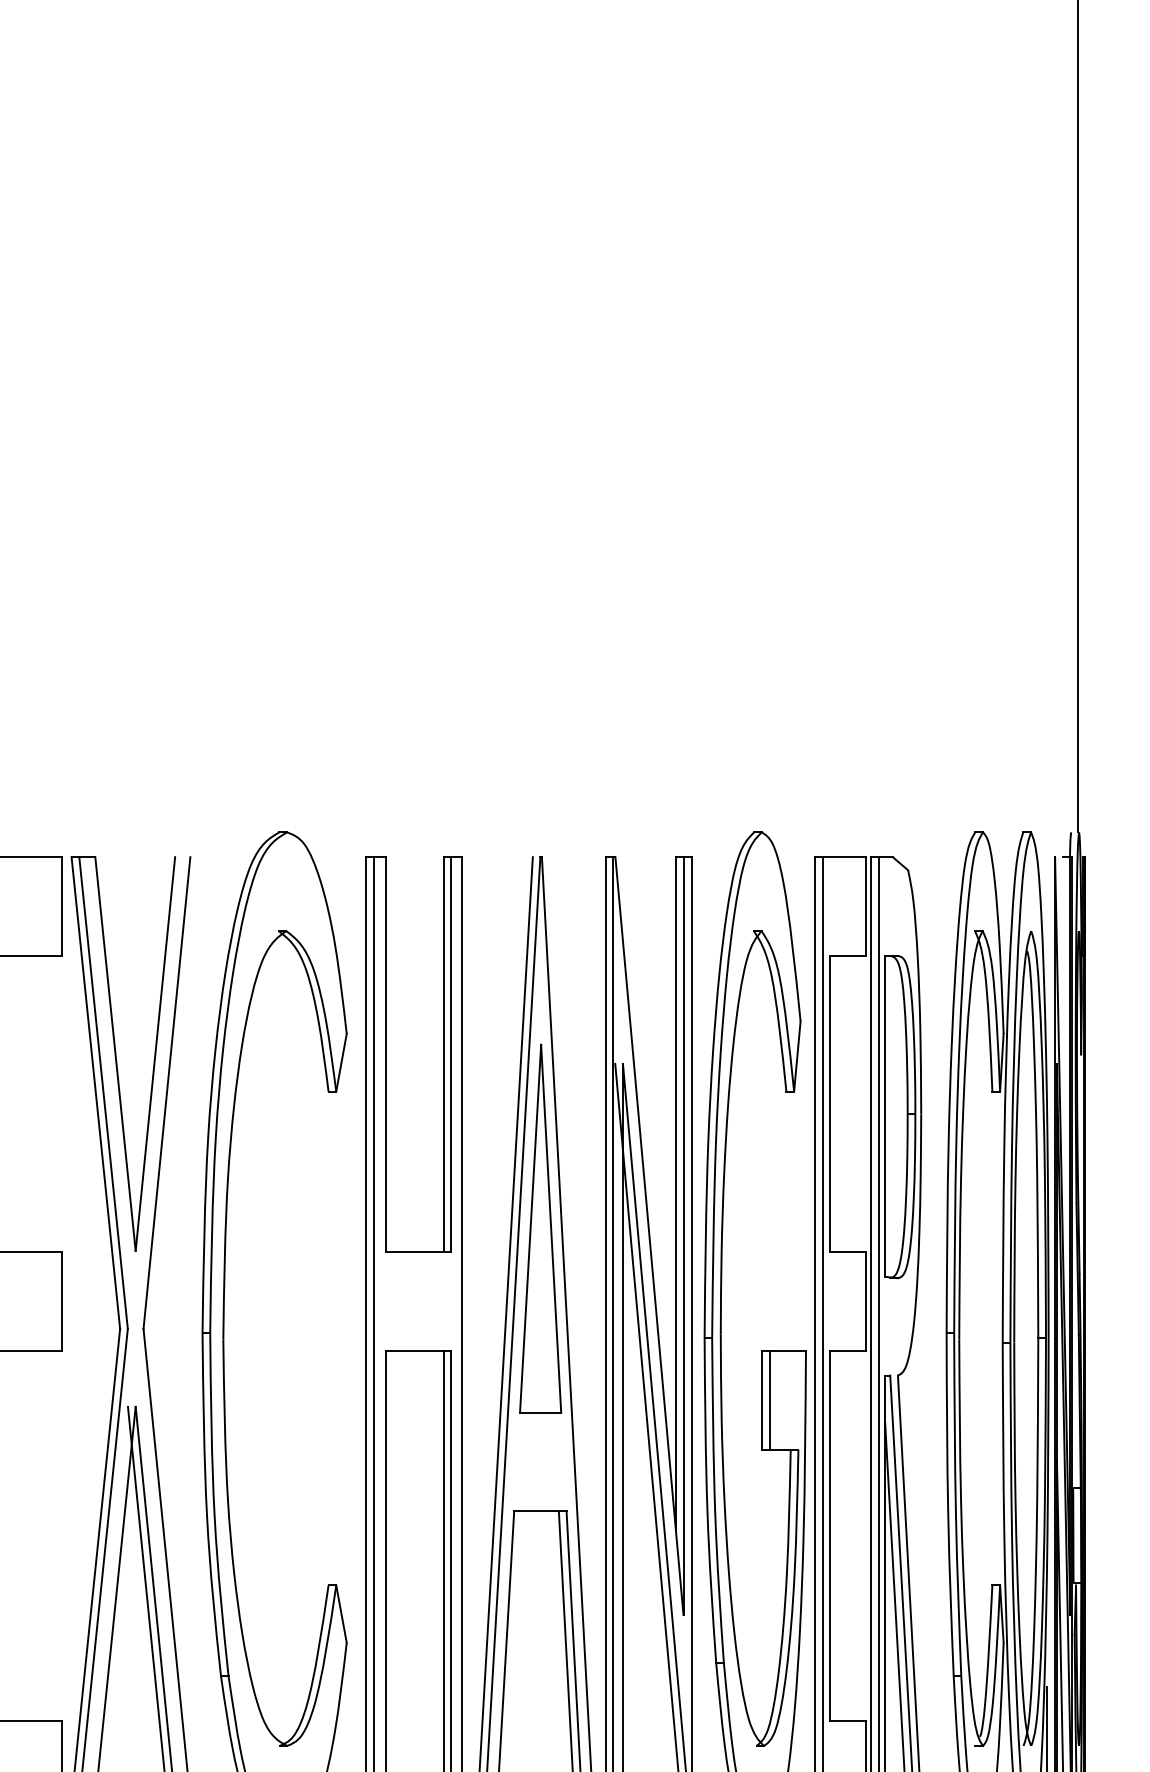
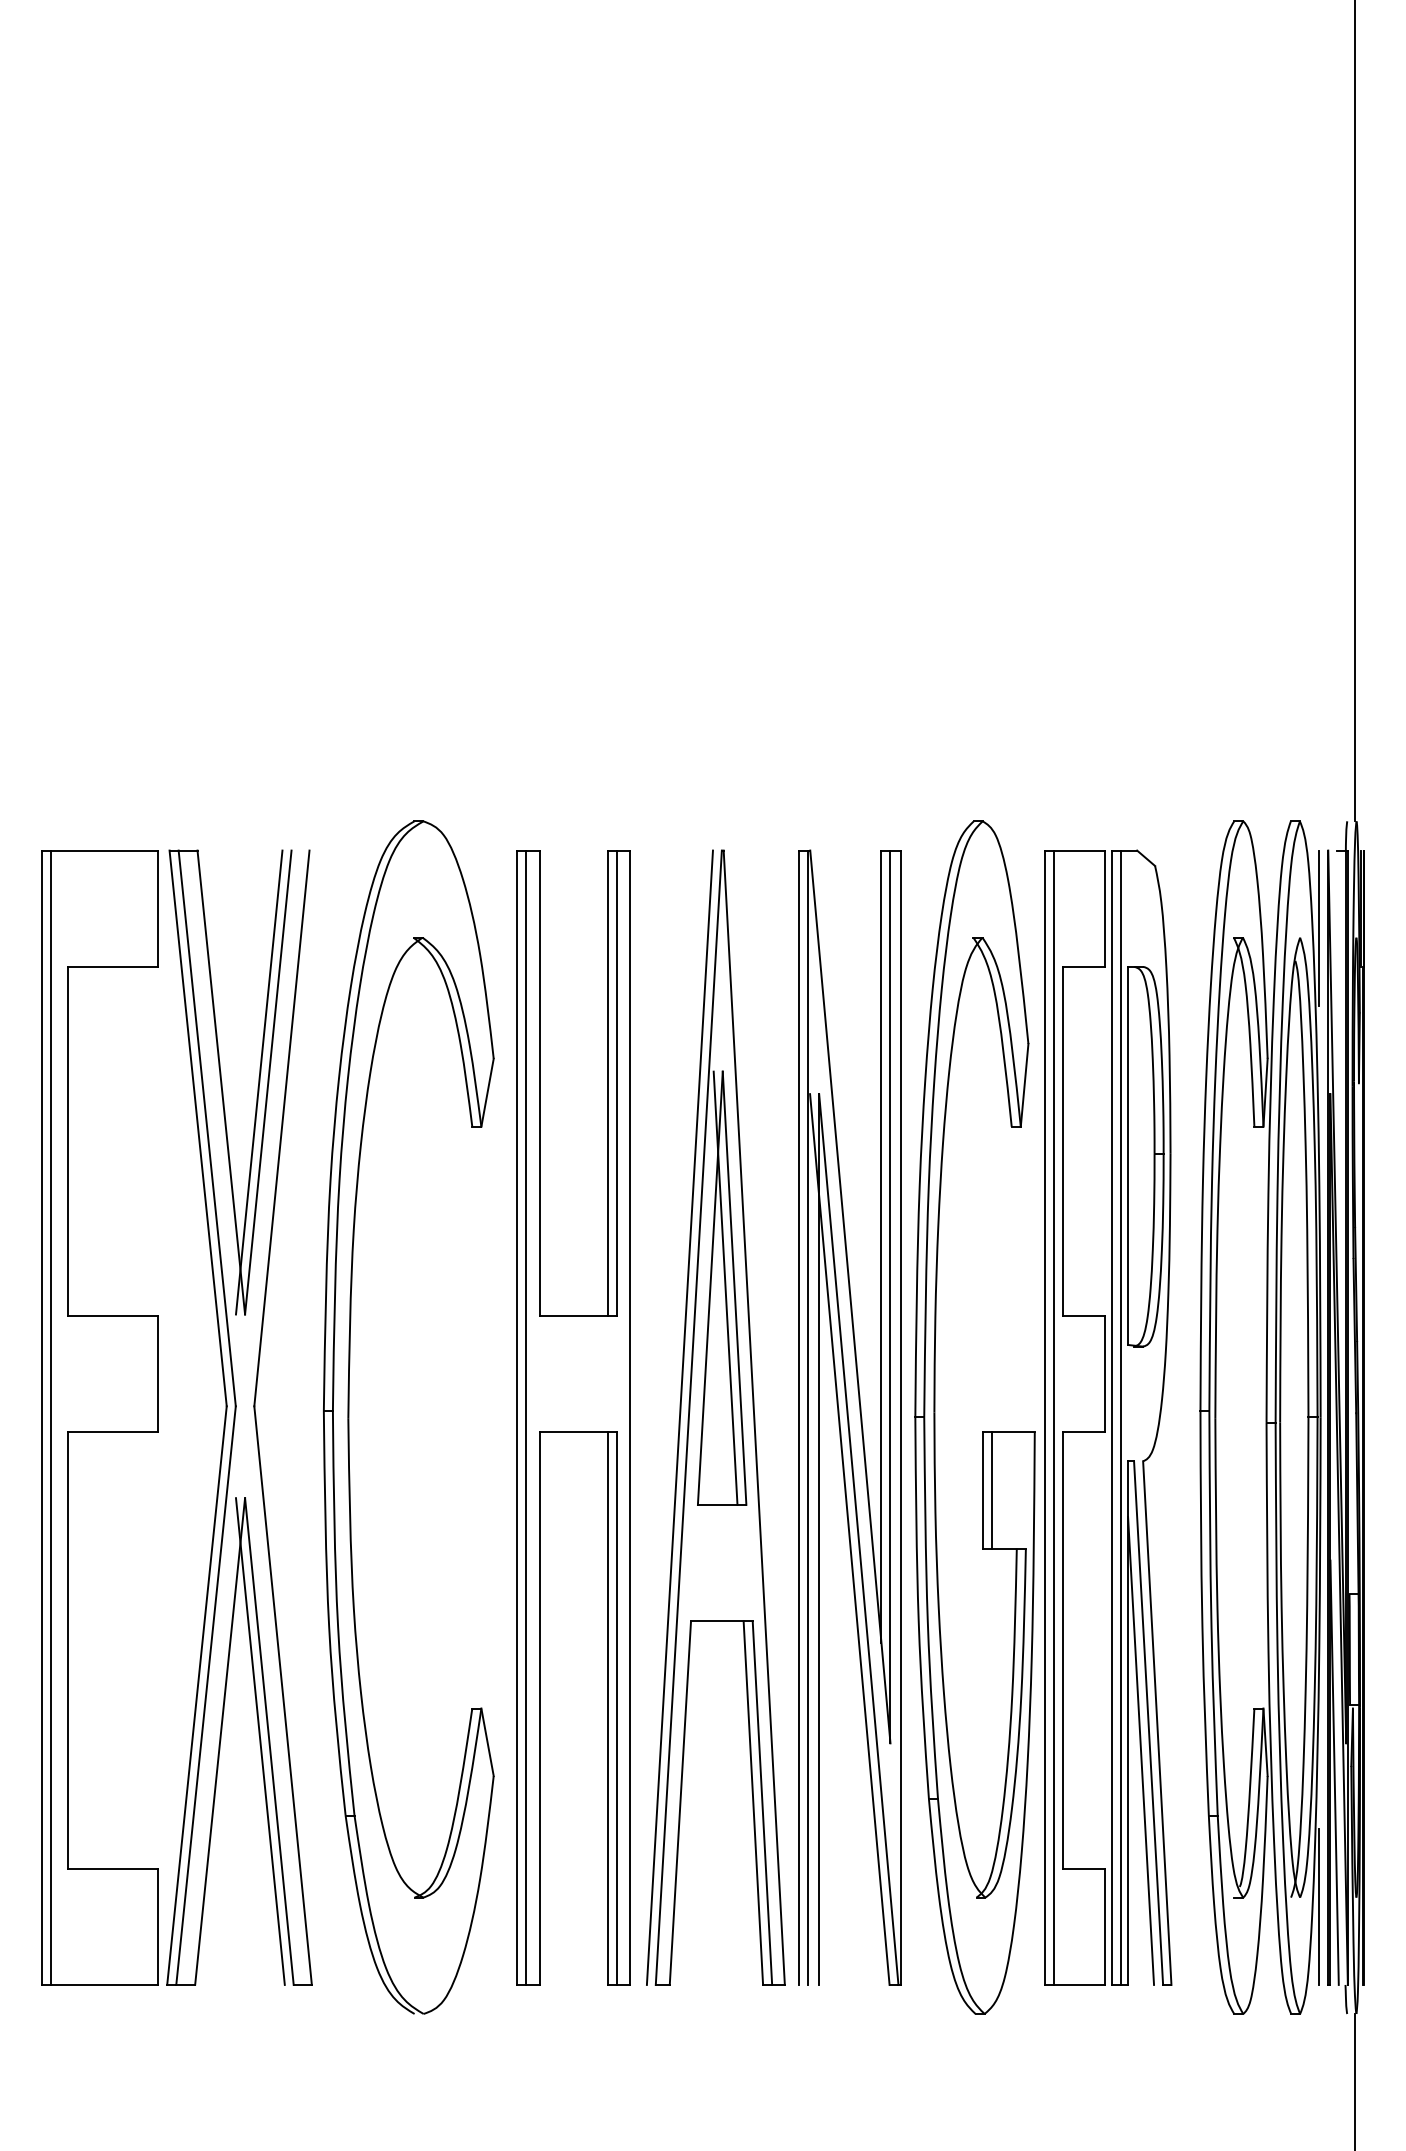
line: (1046, 922) -> (1318, 927), added
line: (147, 1054) -> (259, 1082), added
line: (543, 1228) -> (725, 1287), added

